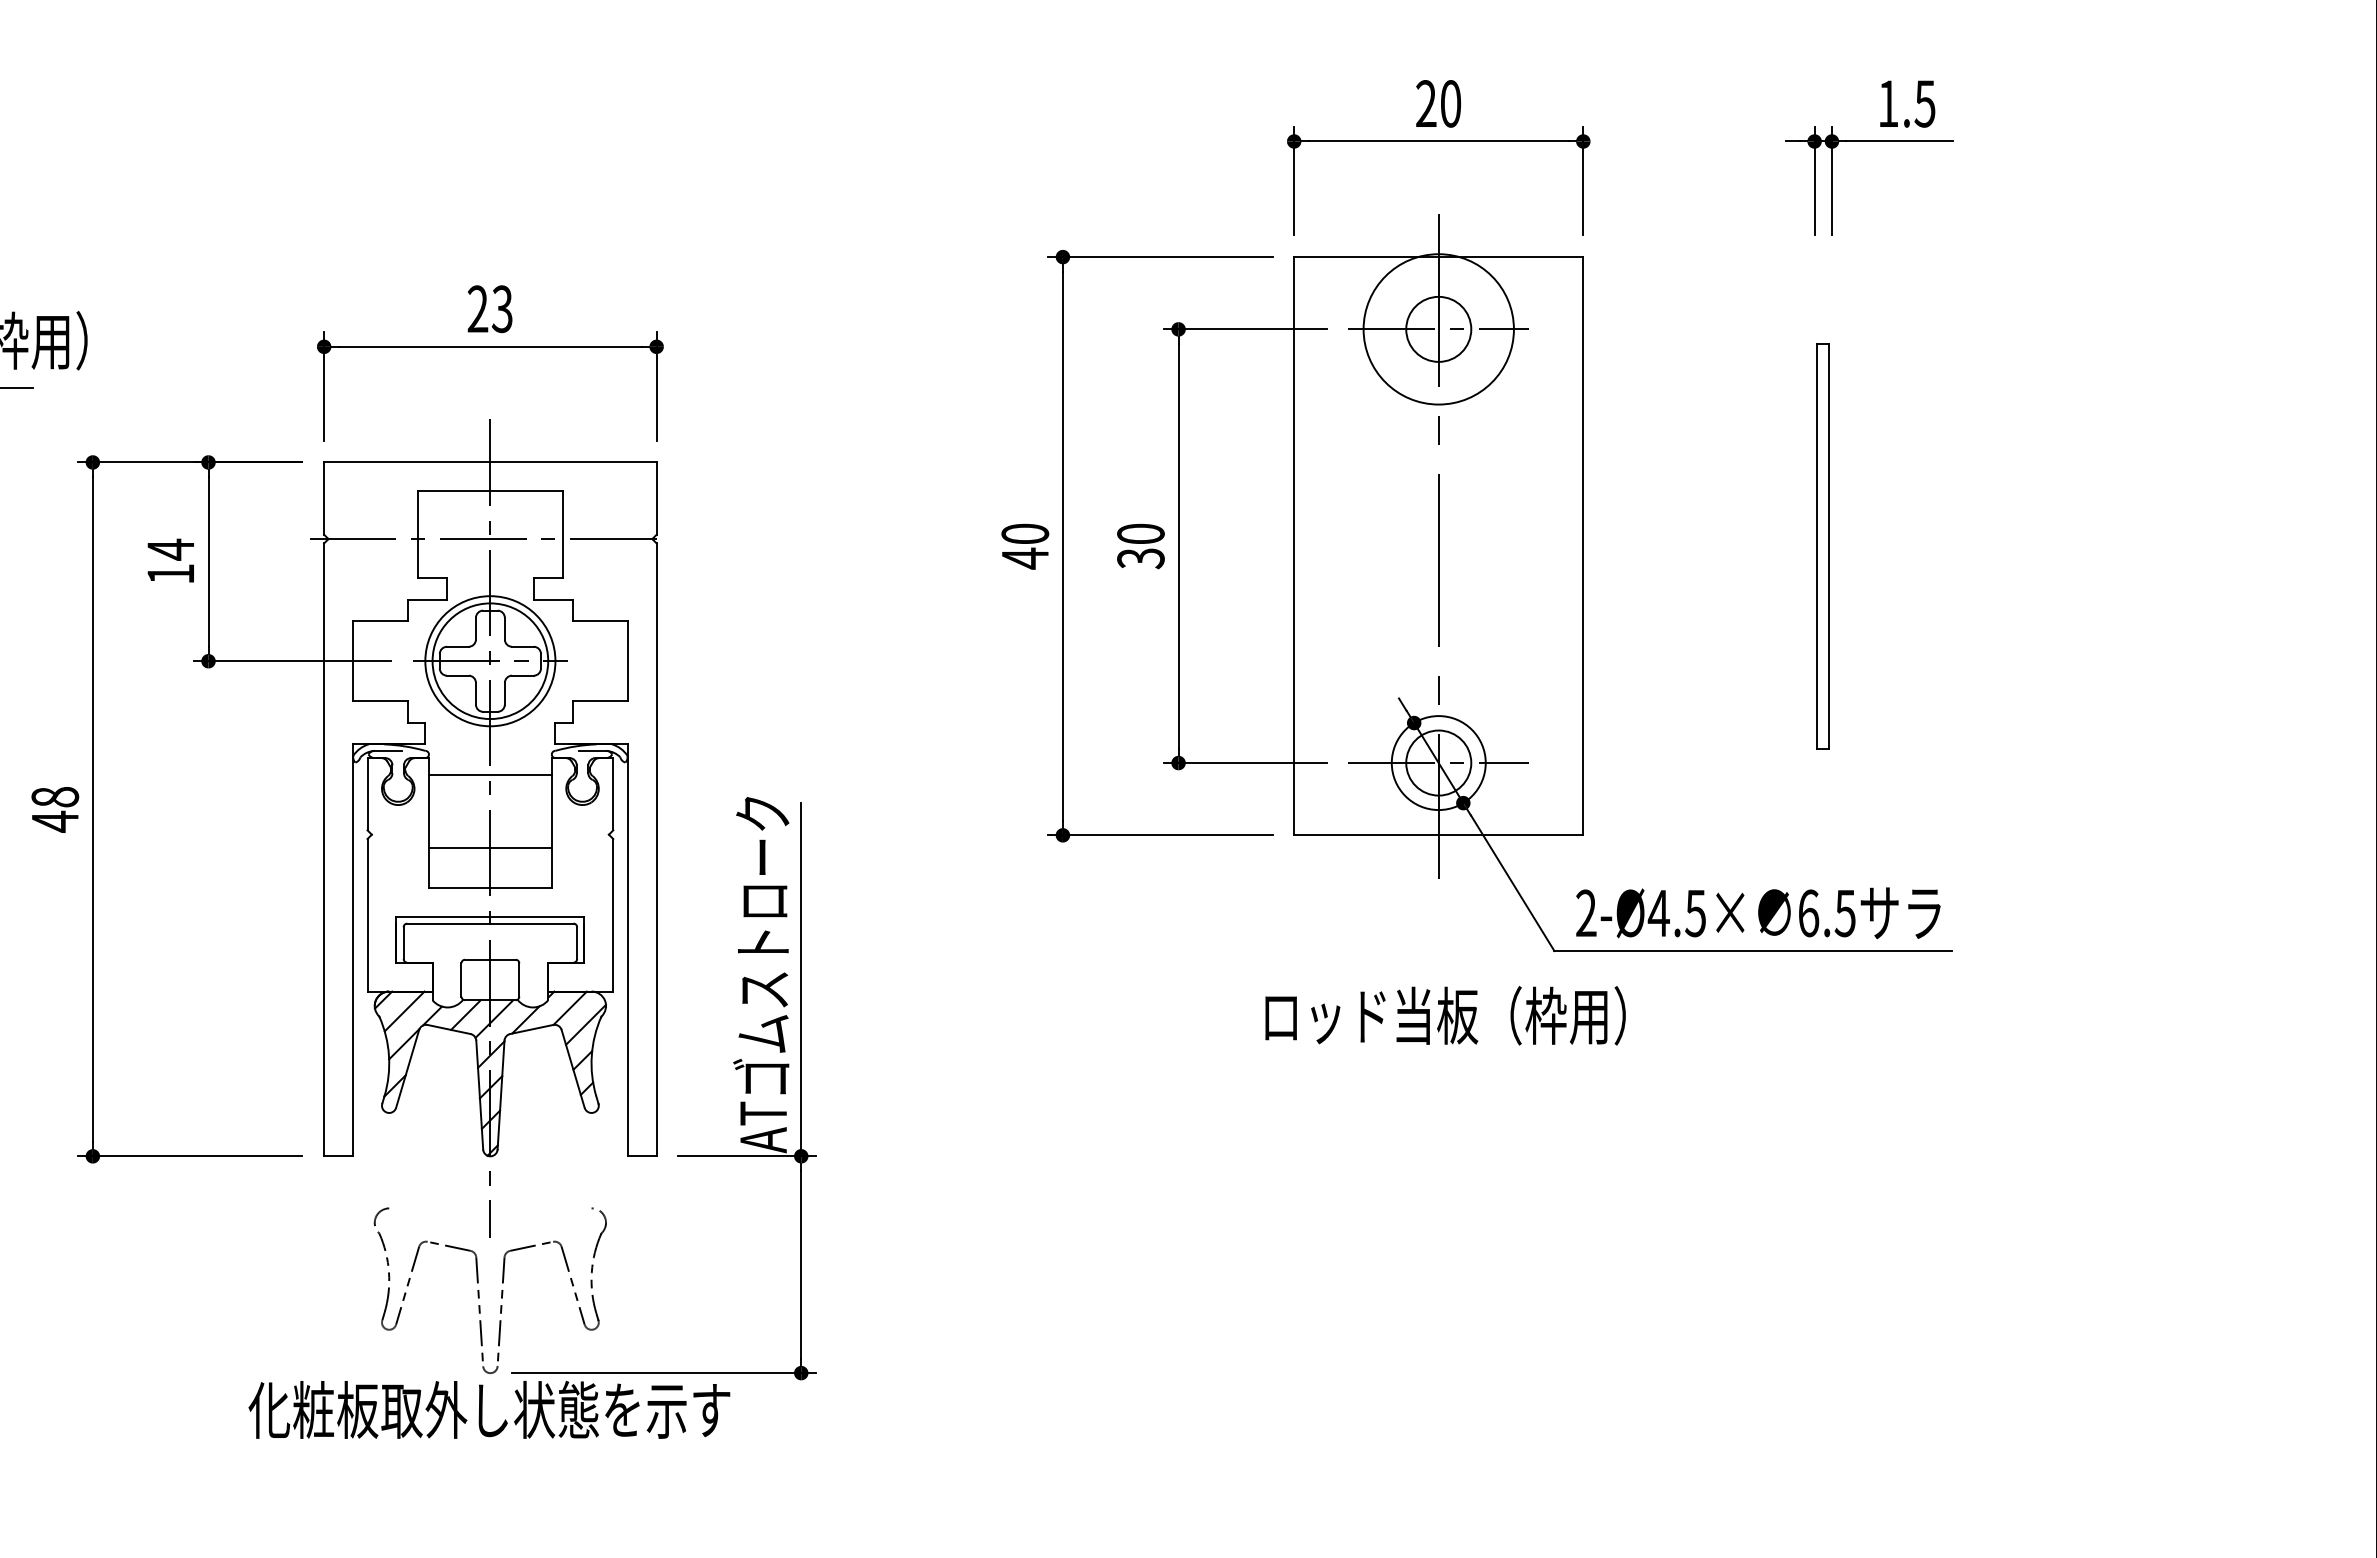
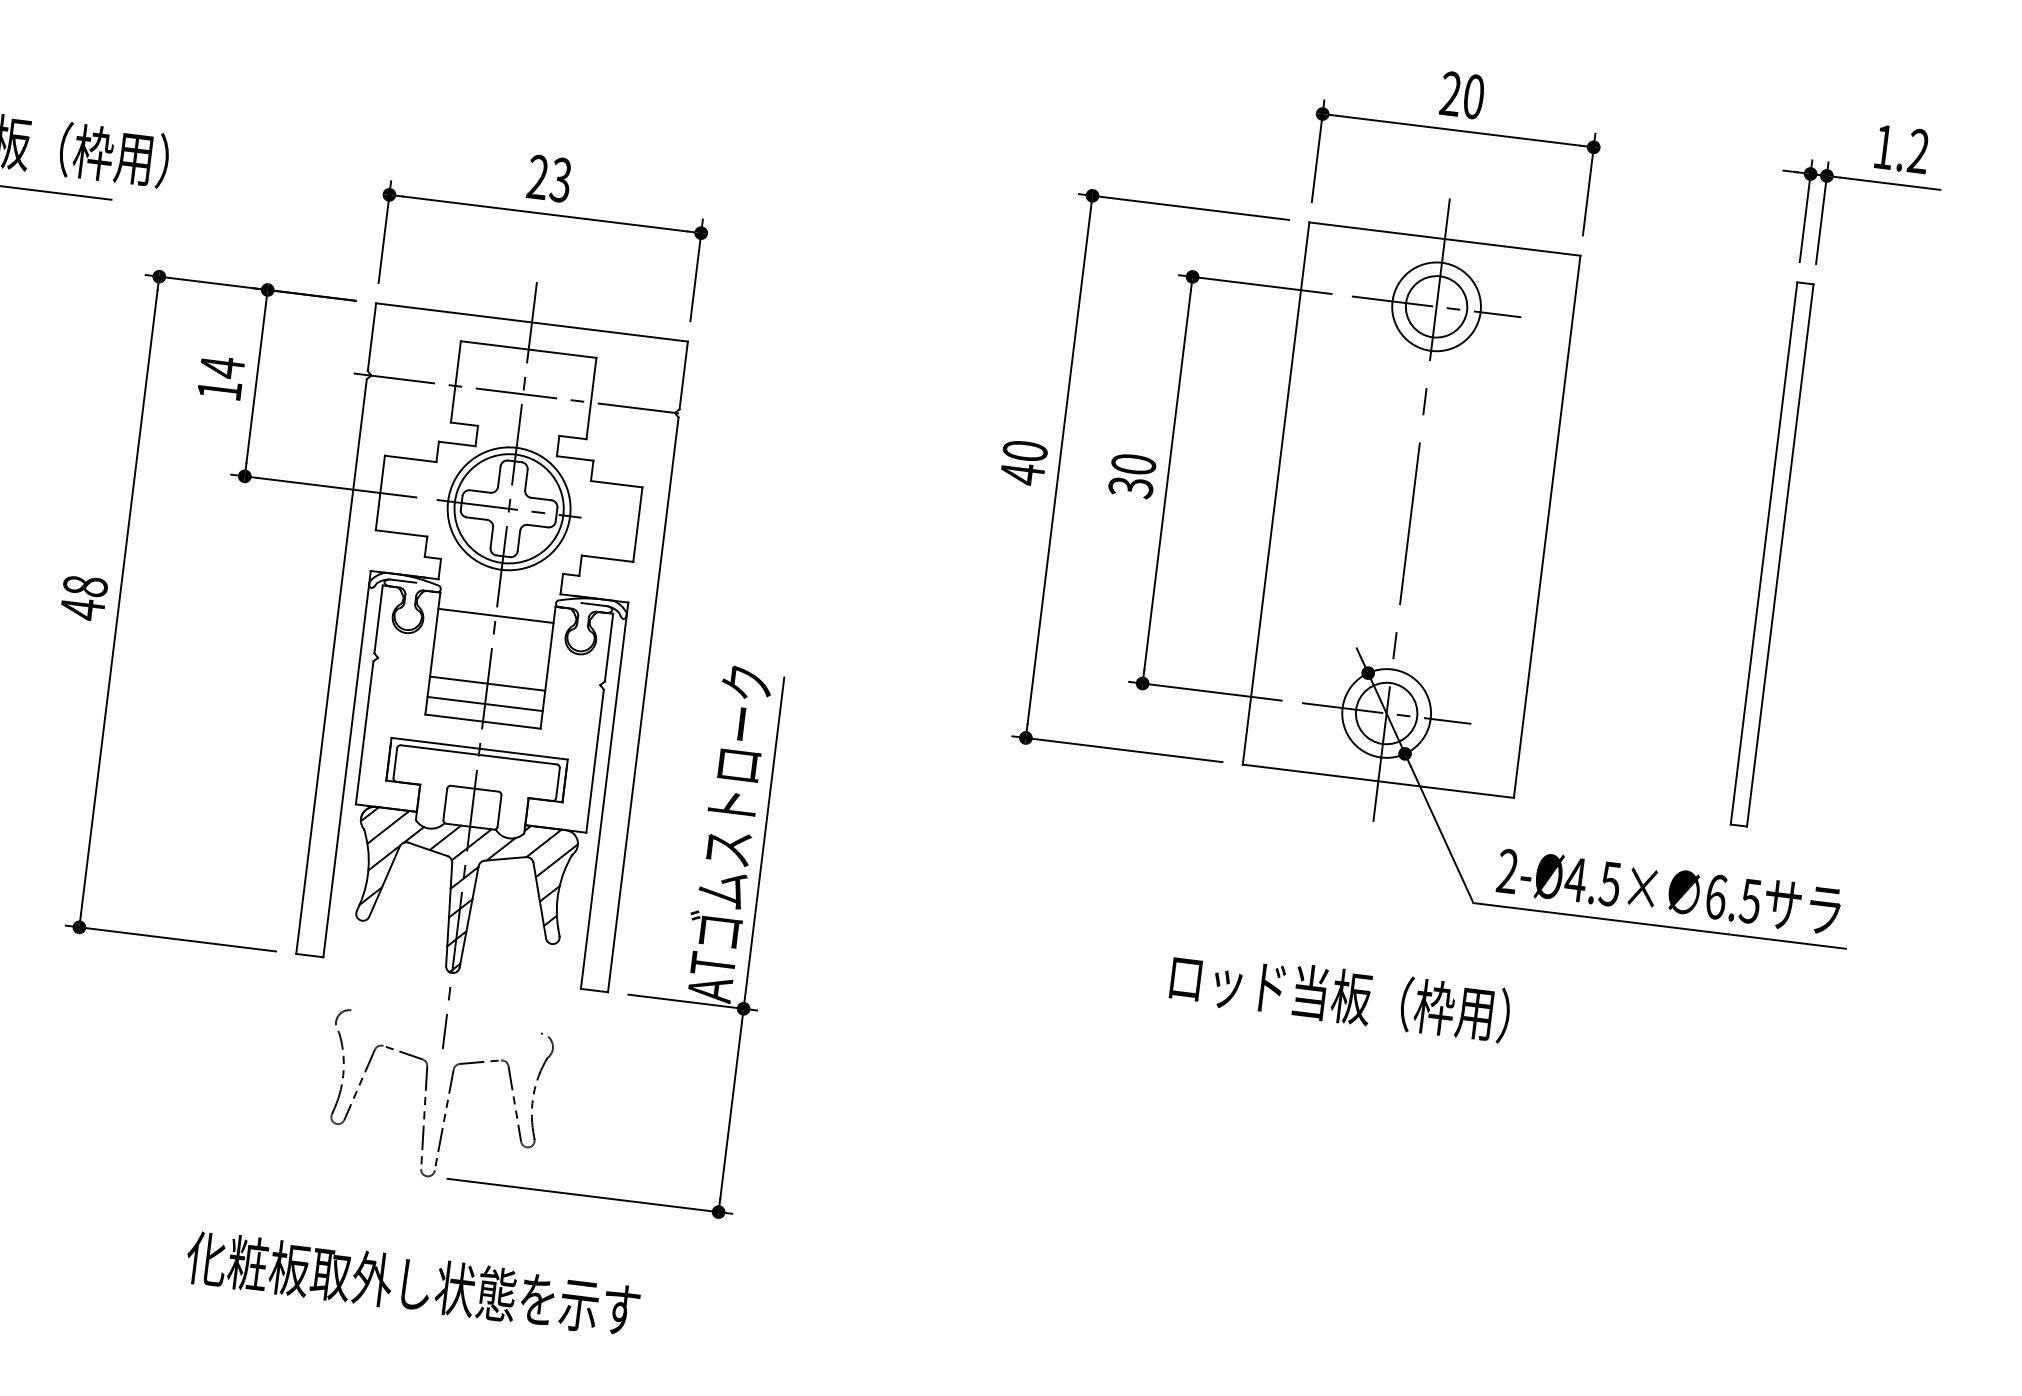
text: (1924, 103) -> (1918, 150), 1.5 -> 1.2
circle: (1438, 329) -> (1436, 306), size x0.62
part: (1823, 545) -> (1772, 553), size x1.43
line: (489, 869) -> (484, 704), added
text: (1445, 1015) -> (1340, 995), moved
text: (489, 1409) -> (413, 1283), moved

